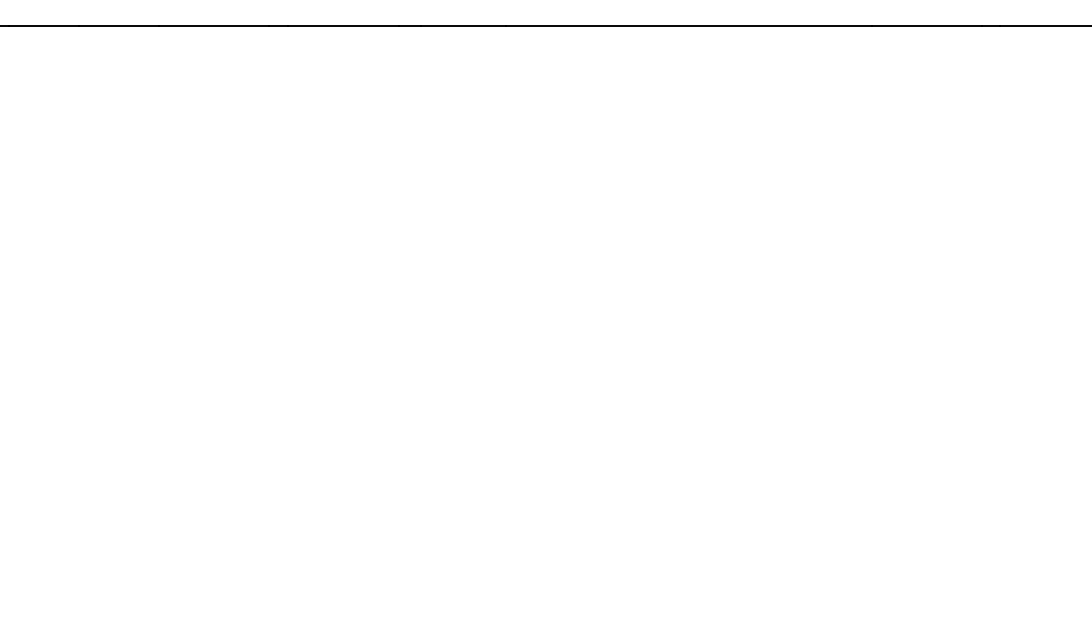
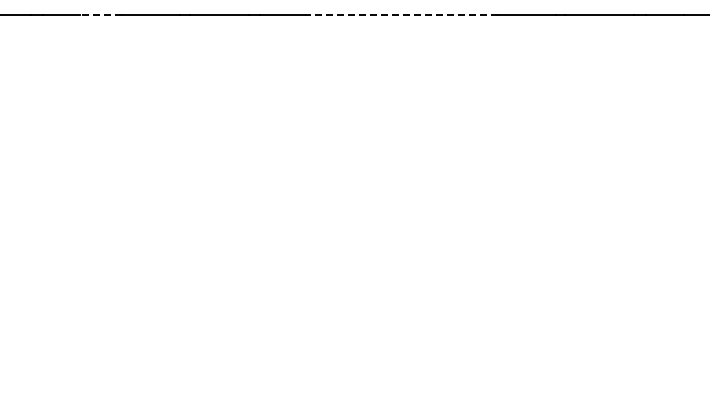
line: (119, 26) -> (101, 14), solid -> dashed
line: (687, 26) -> (400, 14), solid -> dashed

